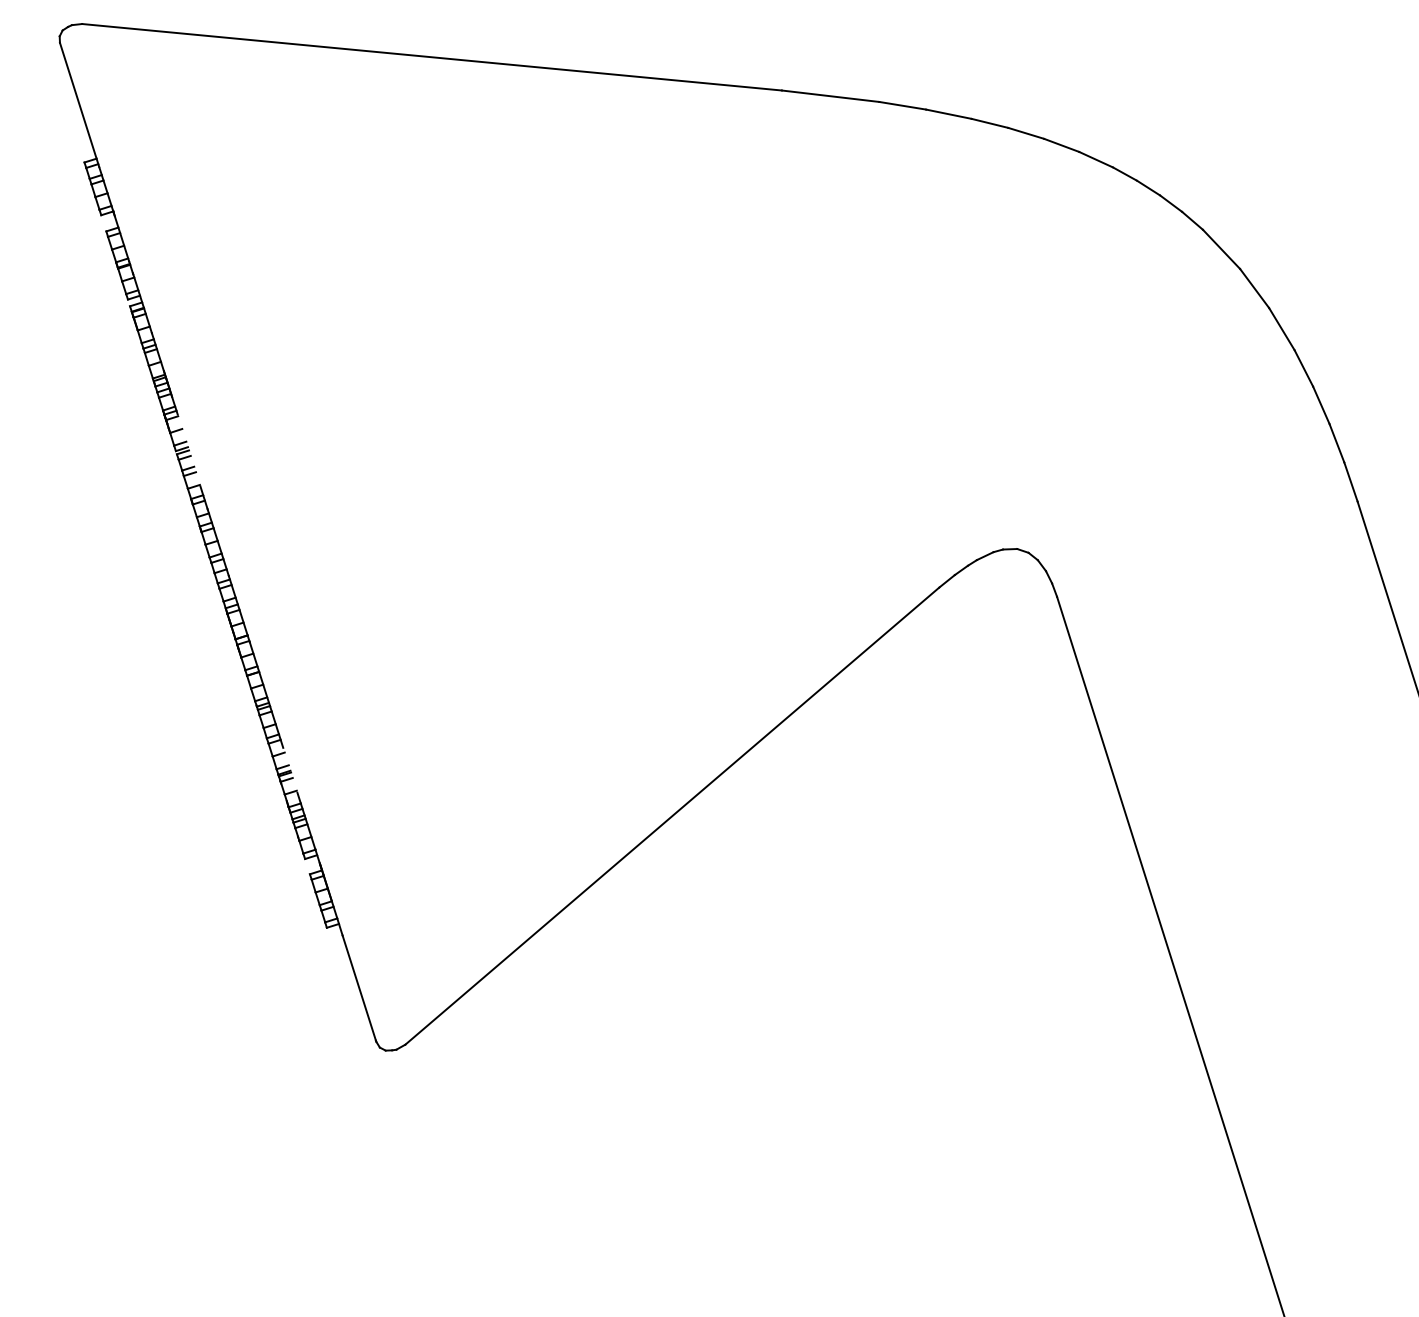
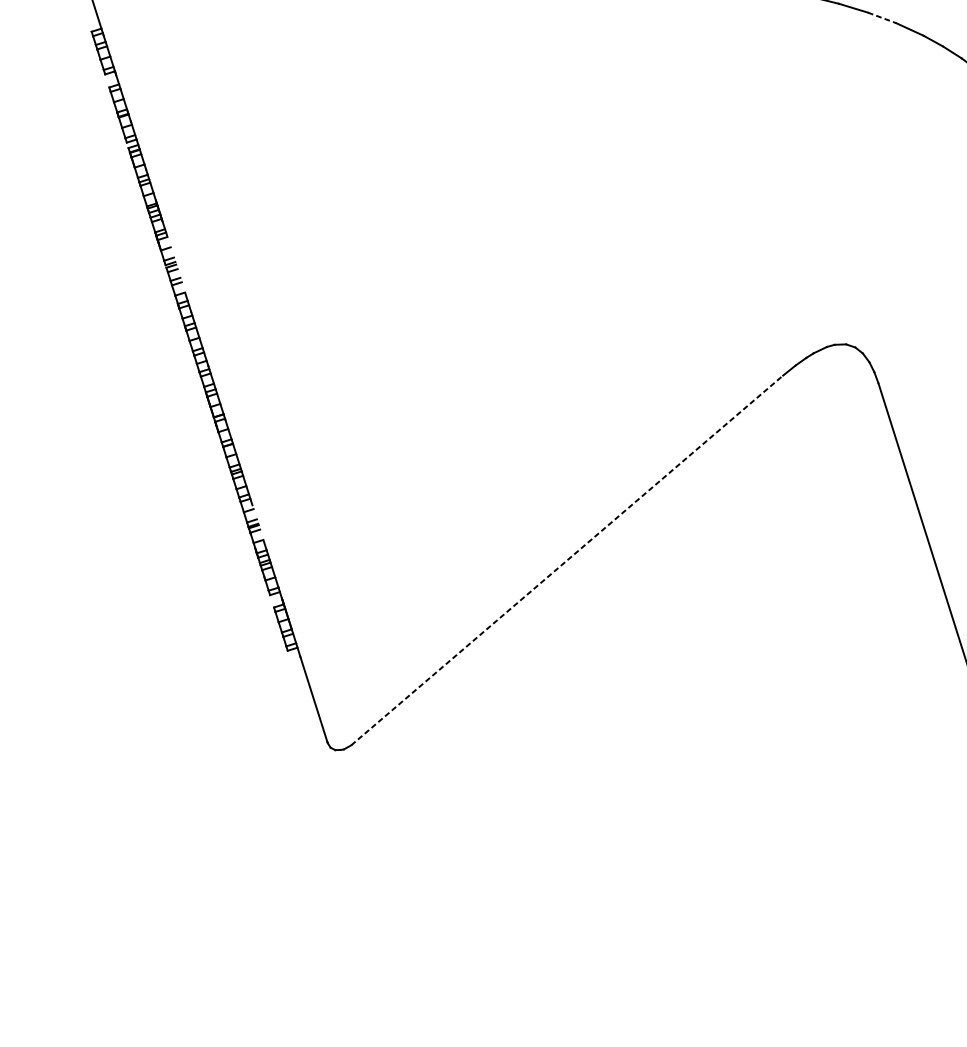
line: (1061, 145) -> (881, 18), solid -> dashed
line: (672, 815) -> (567, 559), solid -> dashed

